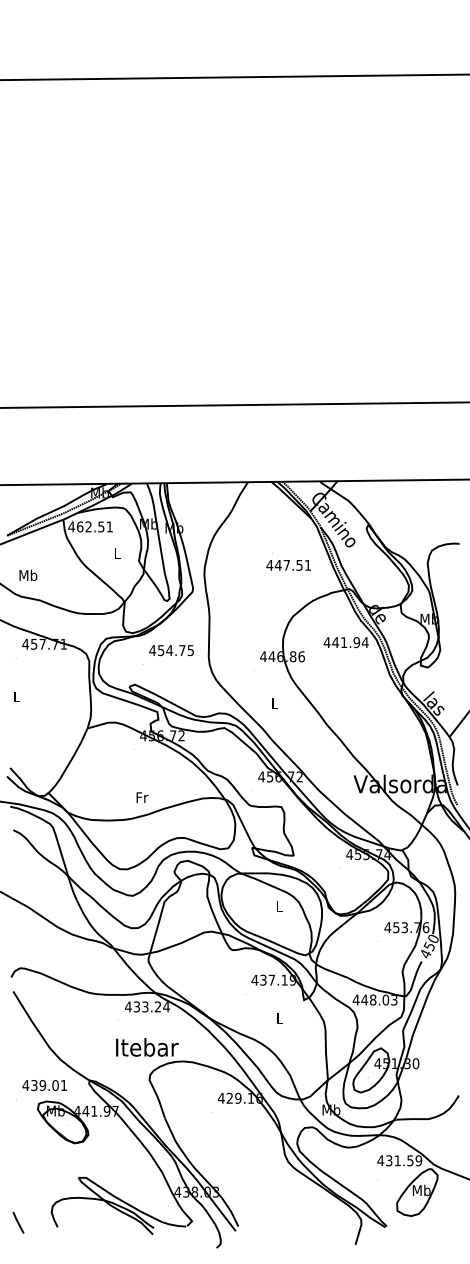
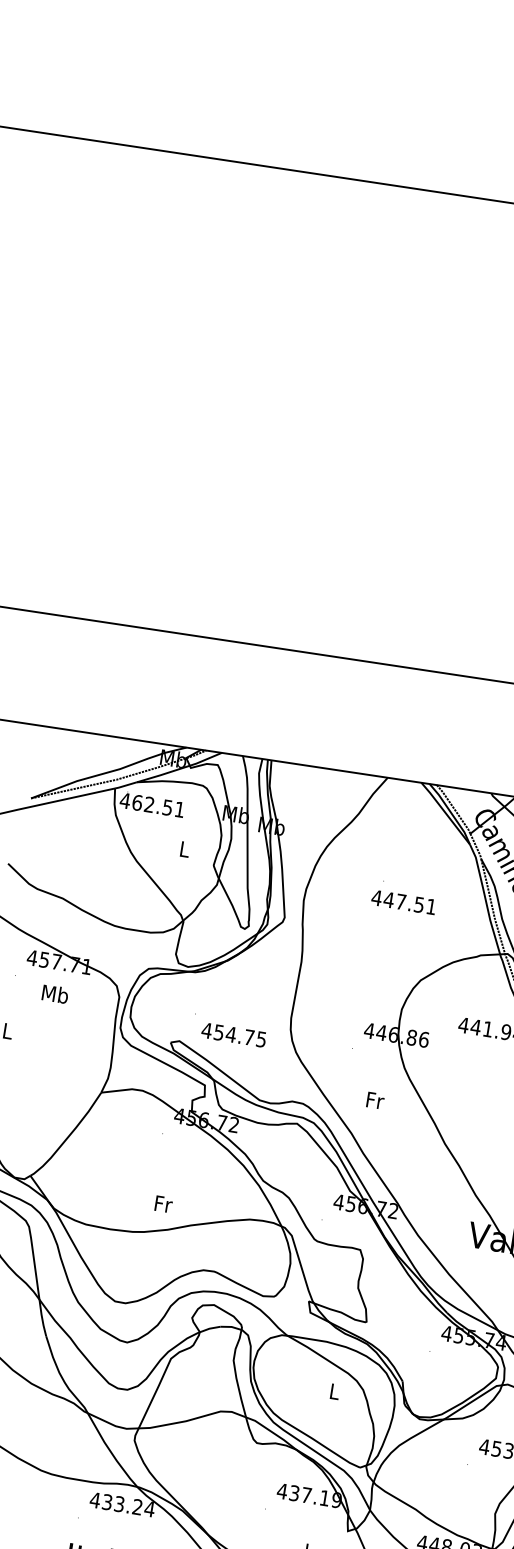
text: (288, 561) -> (404, 896), moved
text: (28, 575) -> (55, 994), moved
text: (171, 650) -> (233, 1034), moved
text: (275, 703) -> (375, 1100), L -> Fr

